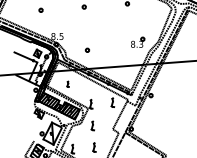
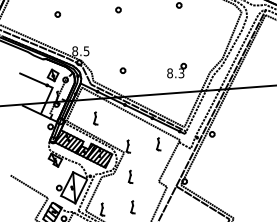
part: (137, 42) -> (176, 70), moved
part: (67, 84) -> (95, 118), size x1.67
line: (20, 132) -> (29, 186), added

